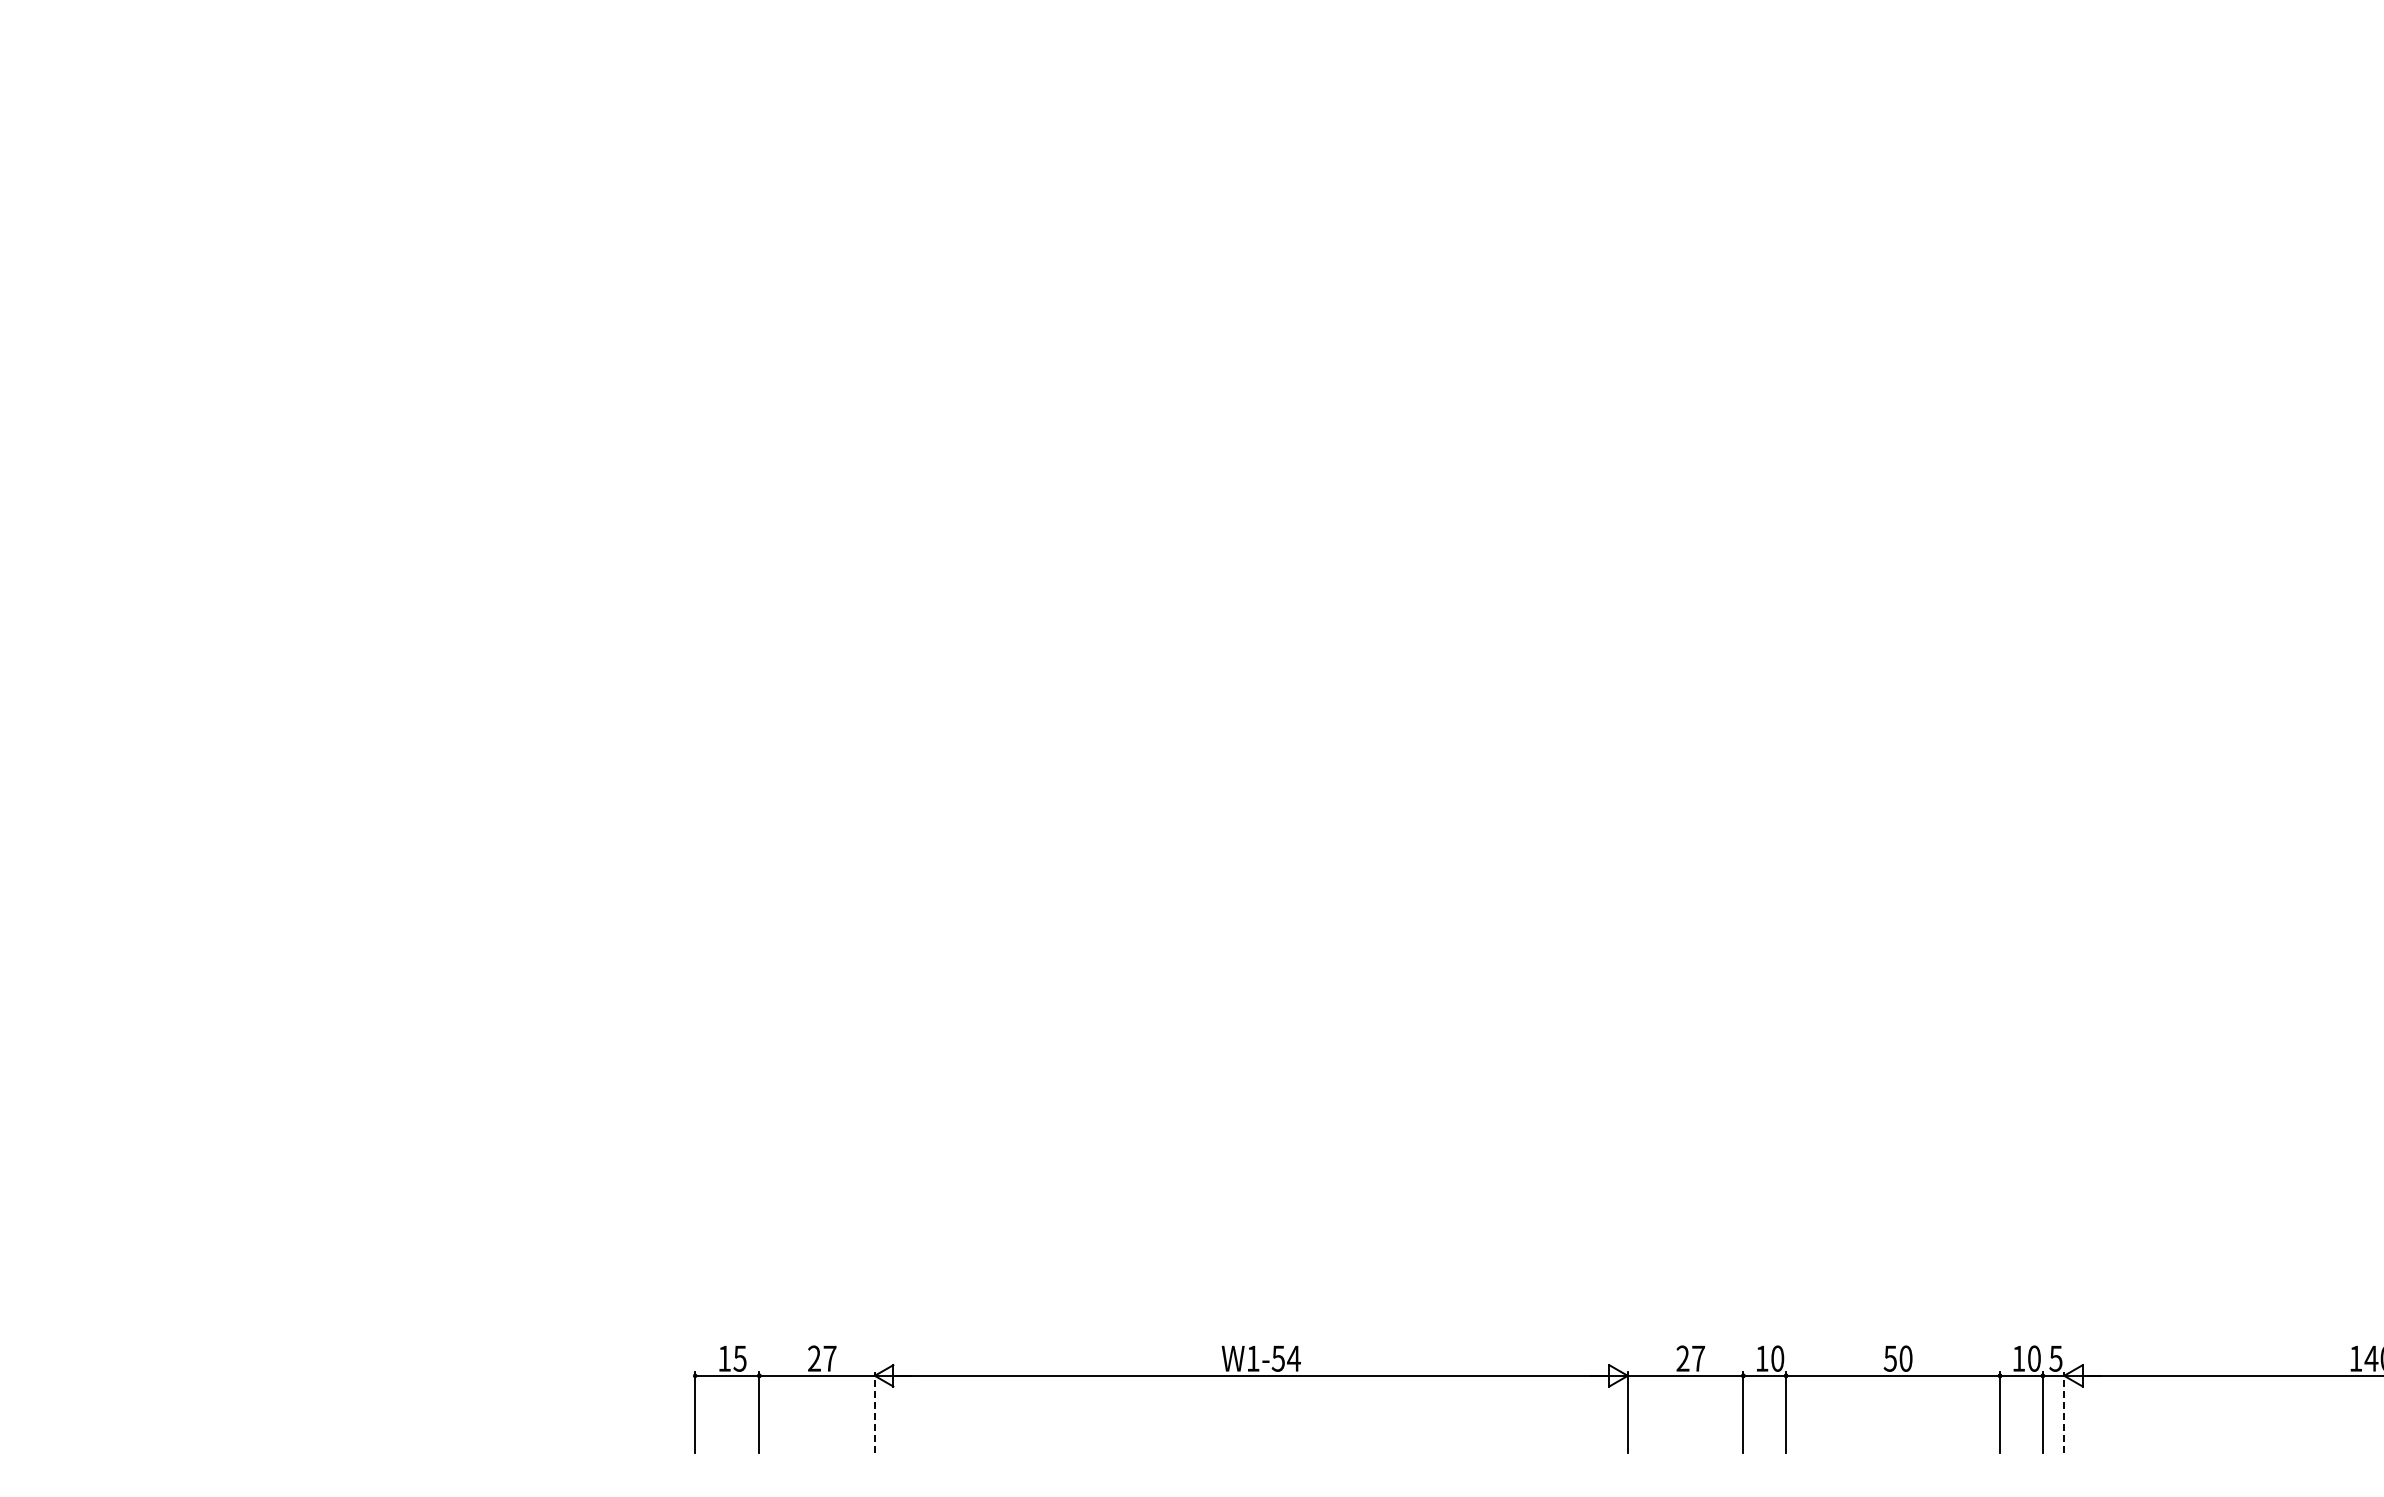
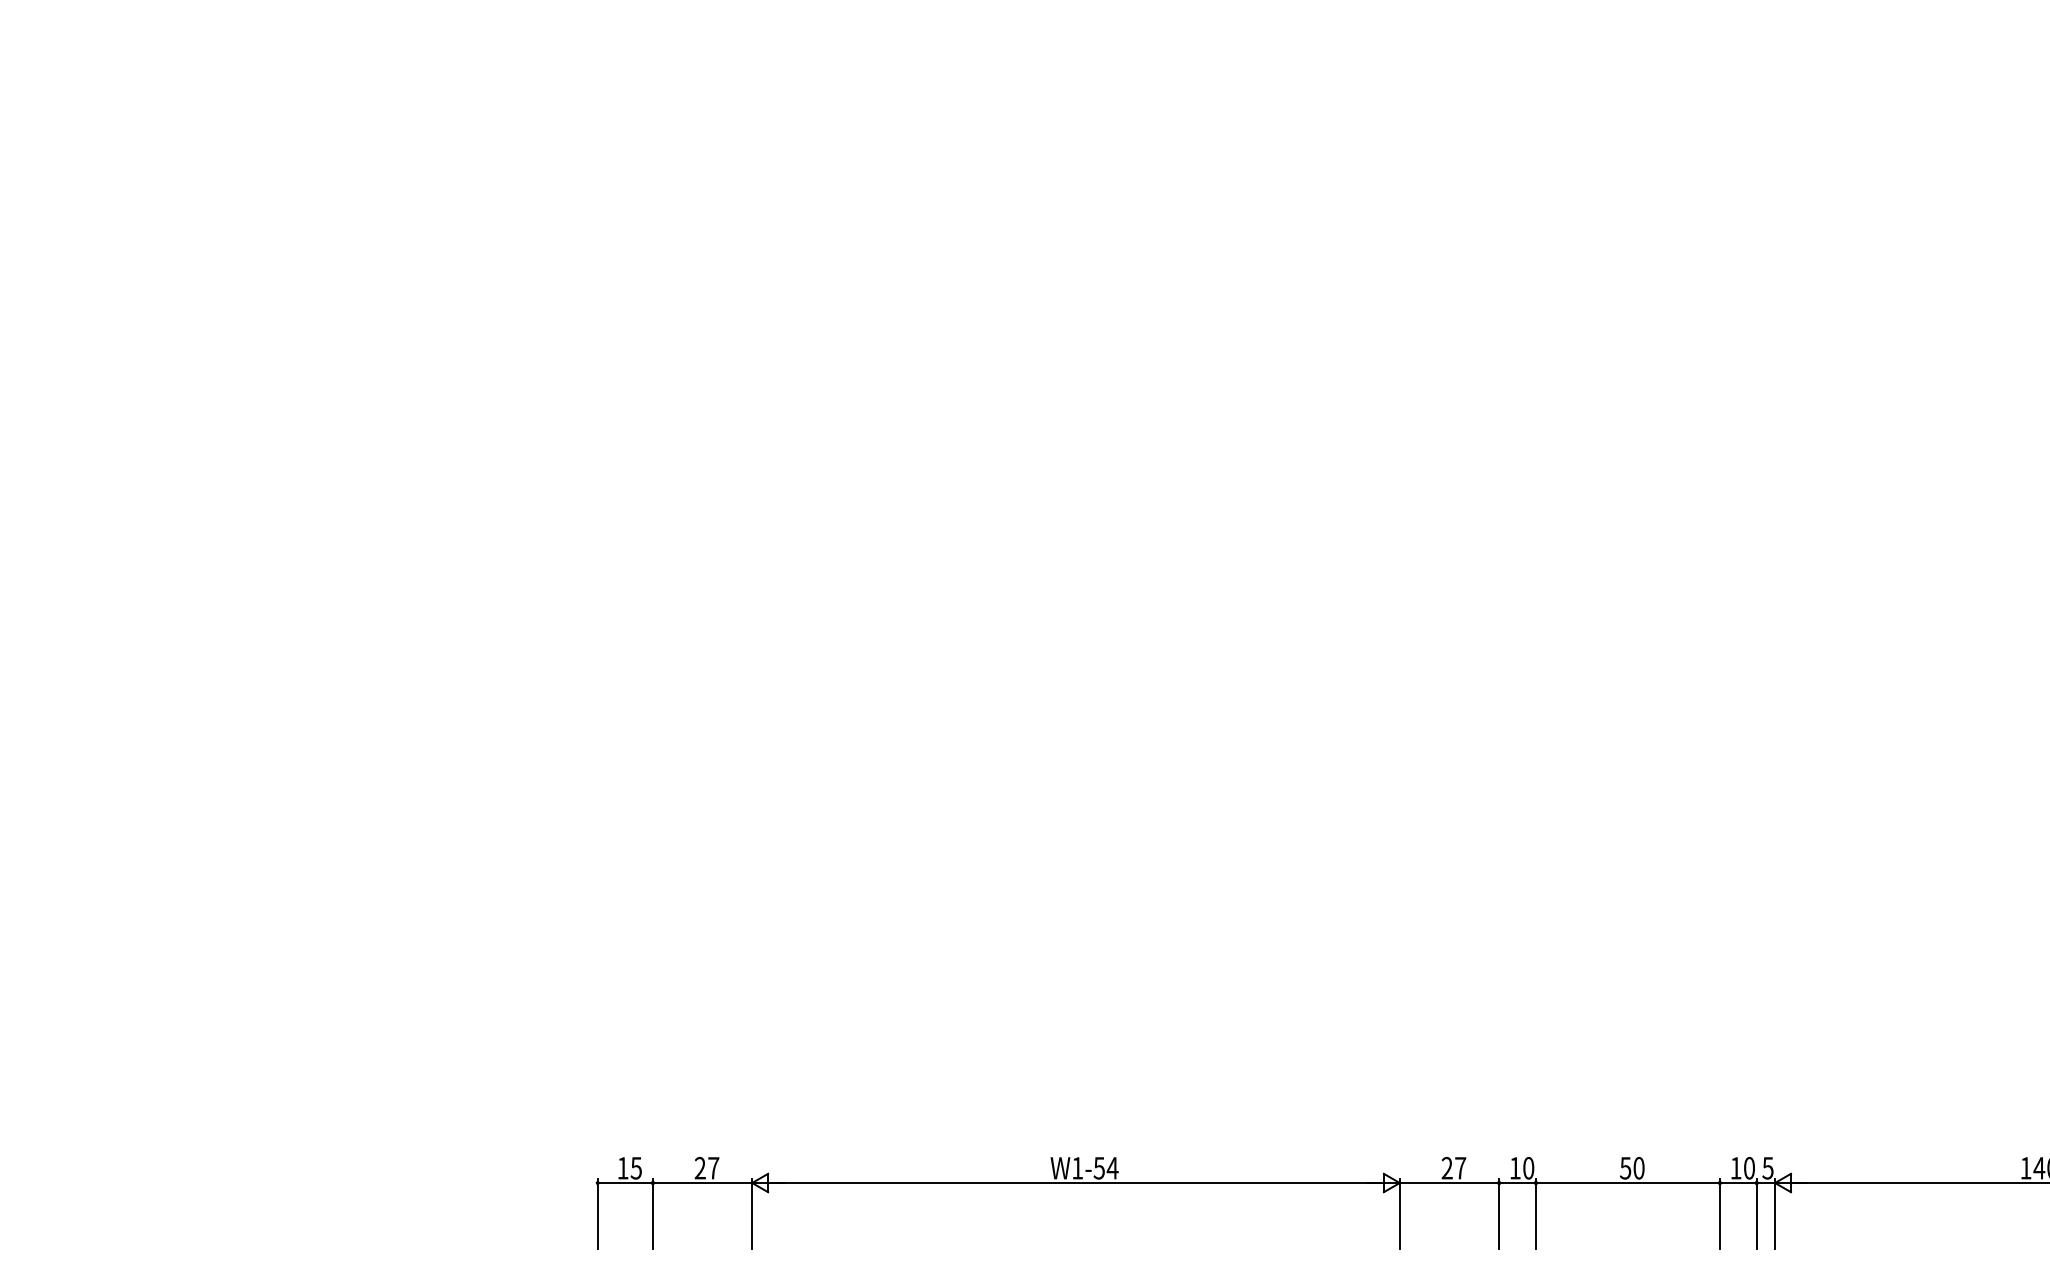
line: (874, 1412) -> (751, 1214), dashed -> solid
line: (2064, 1412) -> (1775, 1214), dashed -> solid

